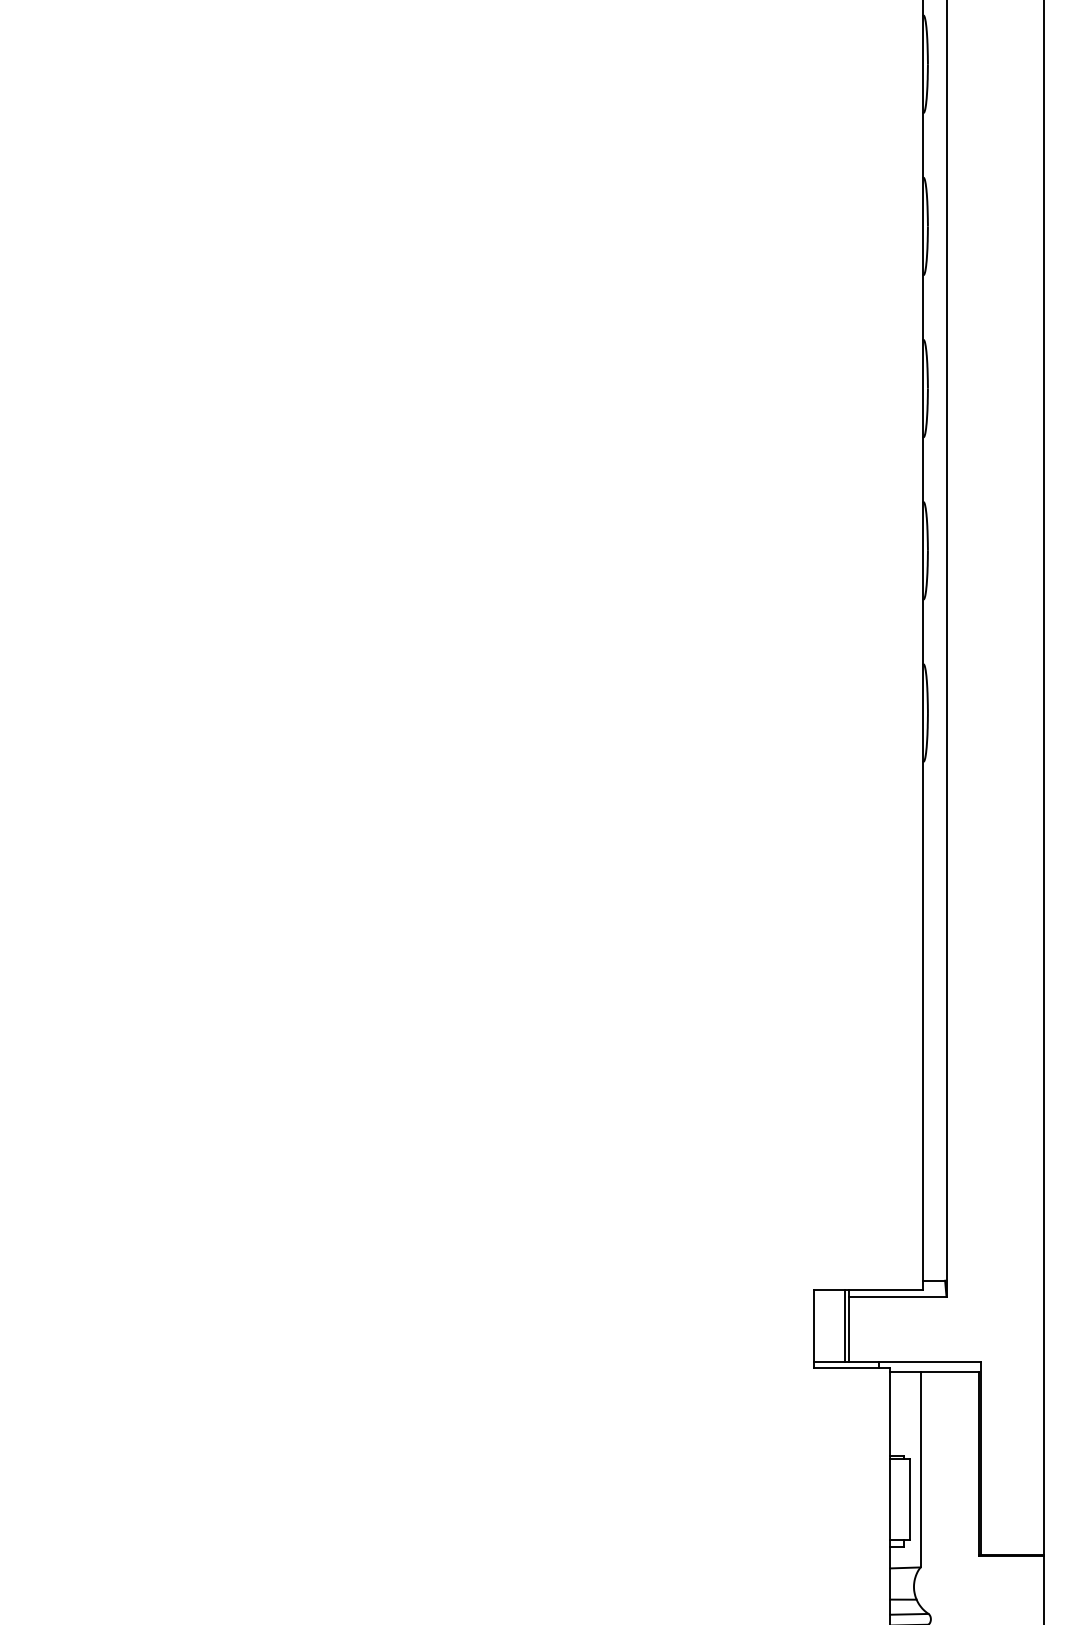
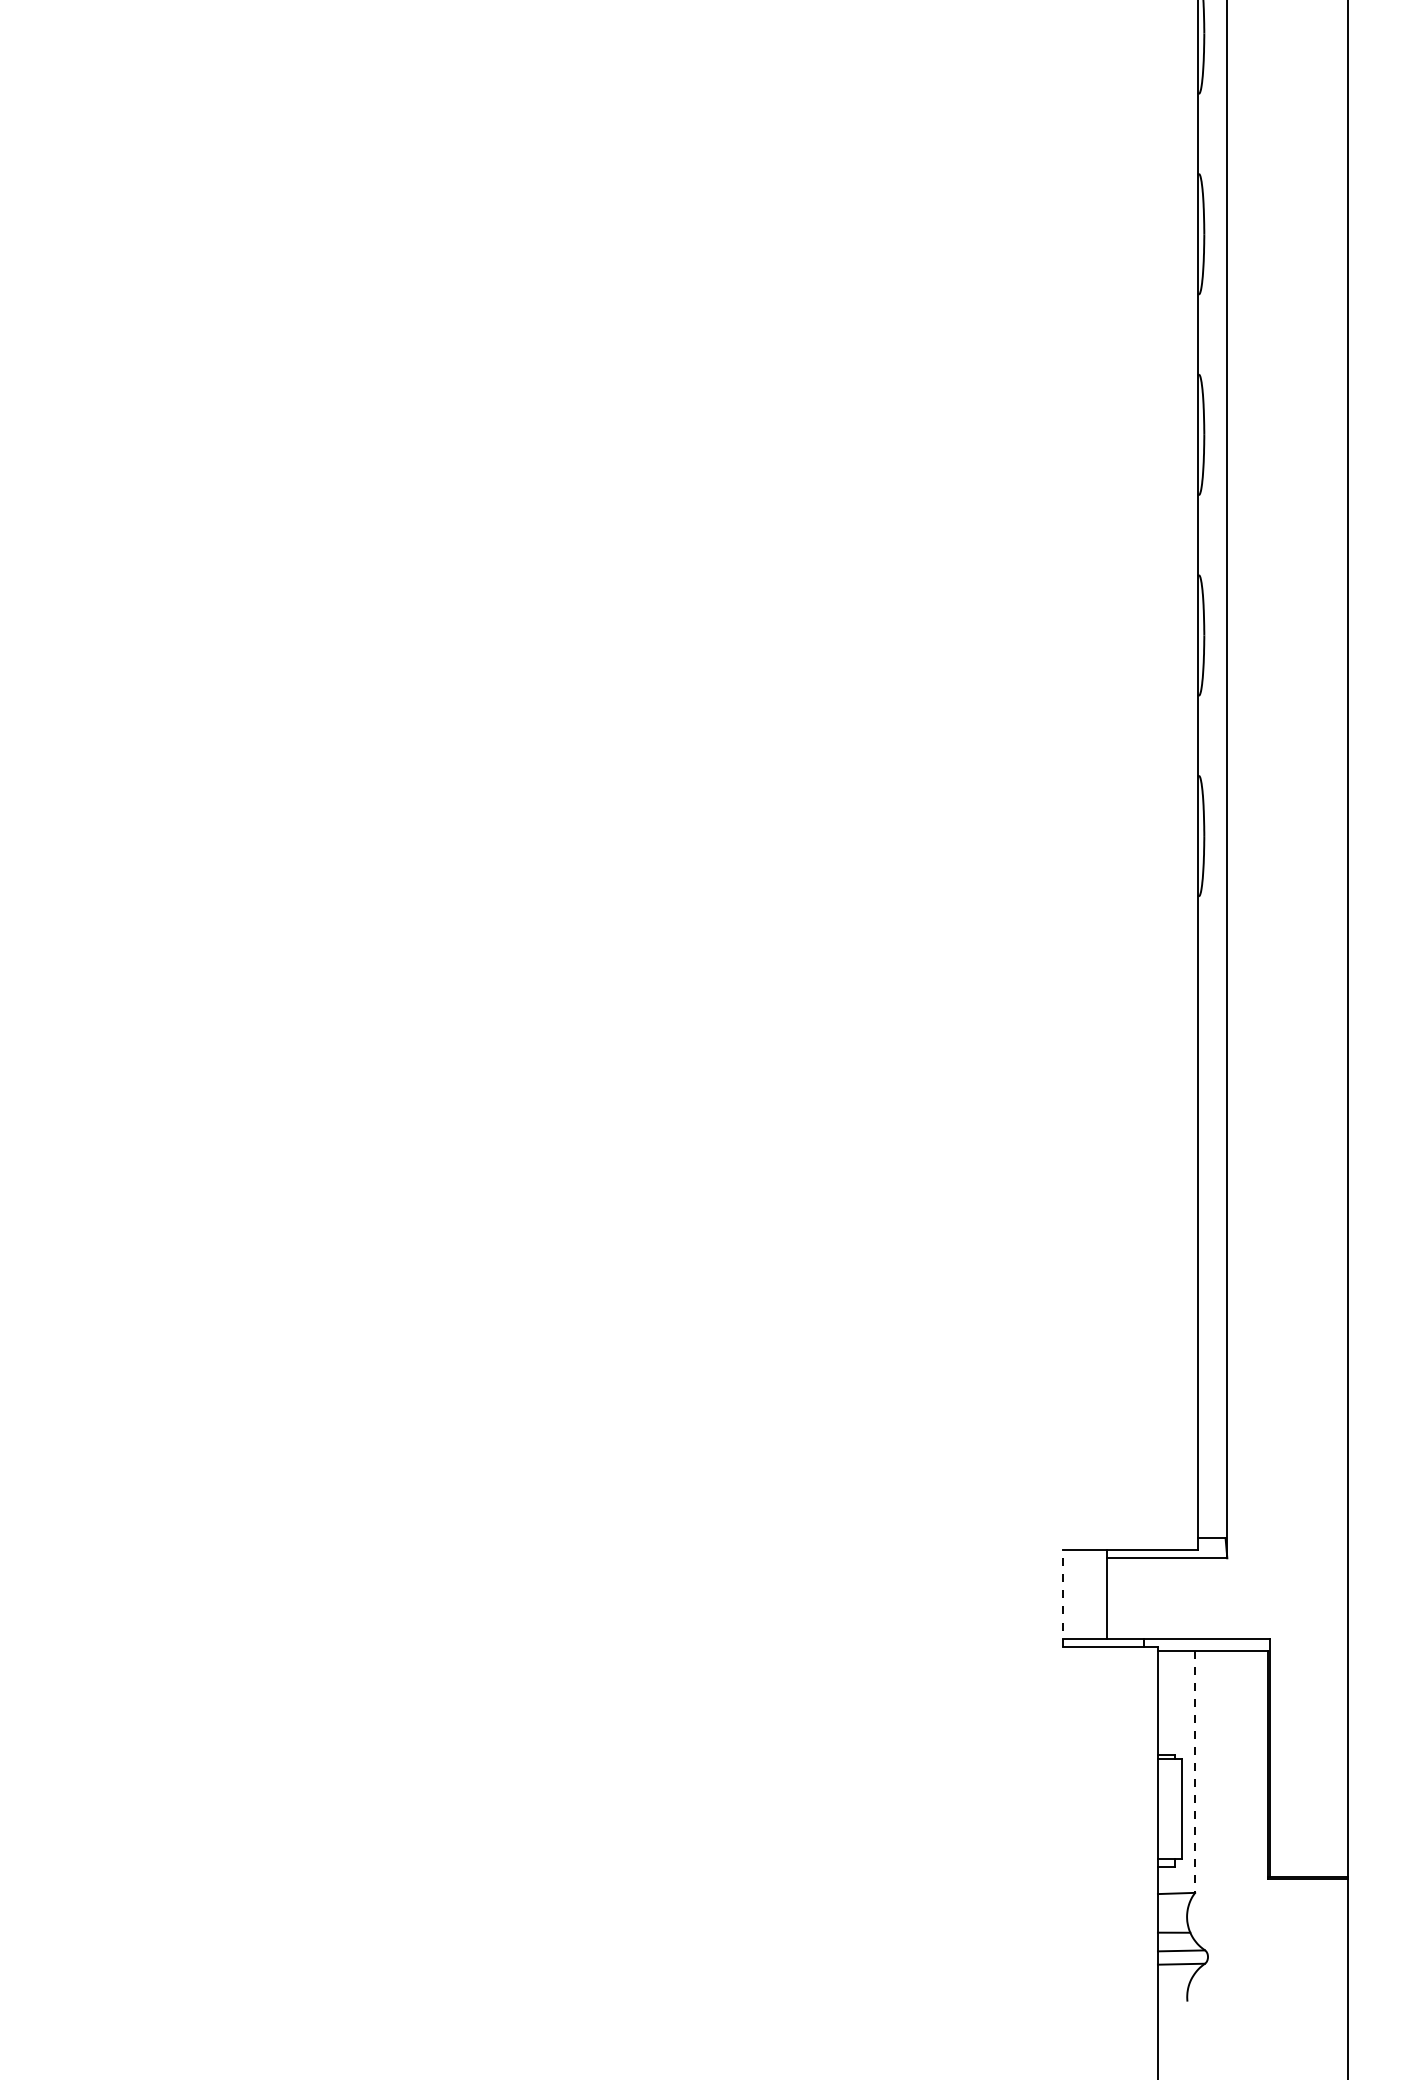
line: (844, 1326) -> (1101, 1594), removed
line: (814, 1328) -> (1063, 1597), solid -> dashed
line: (920, 1470) -> (1195, 1772), solid -> dashed

